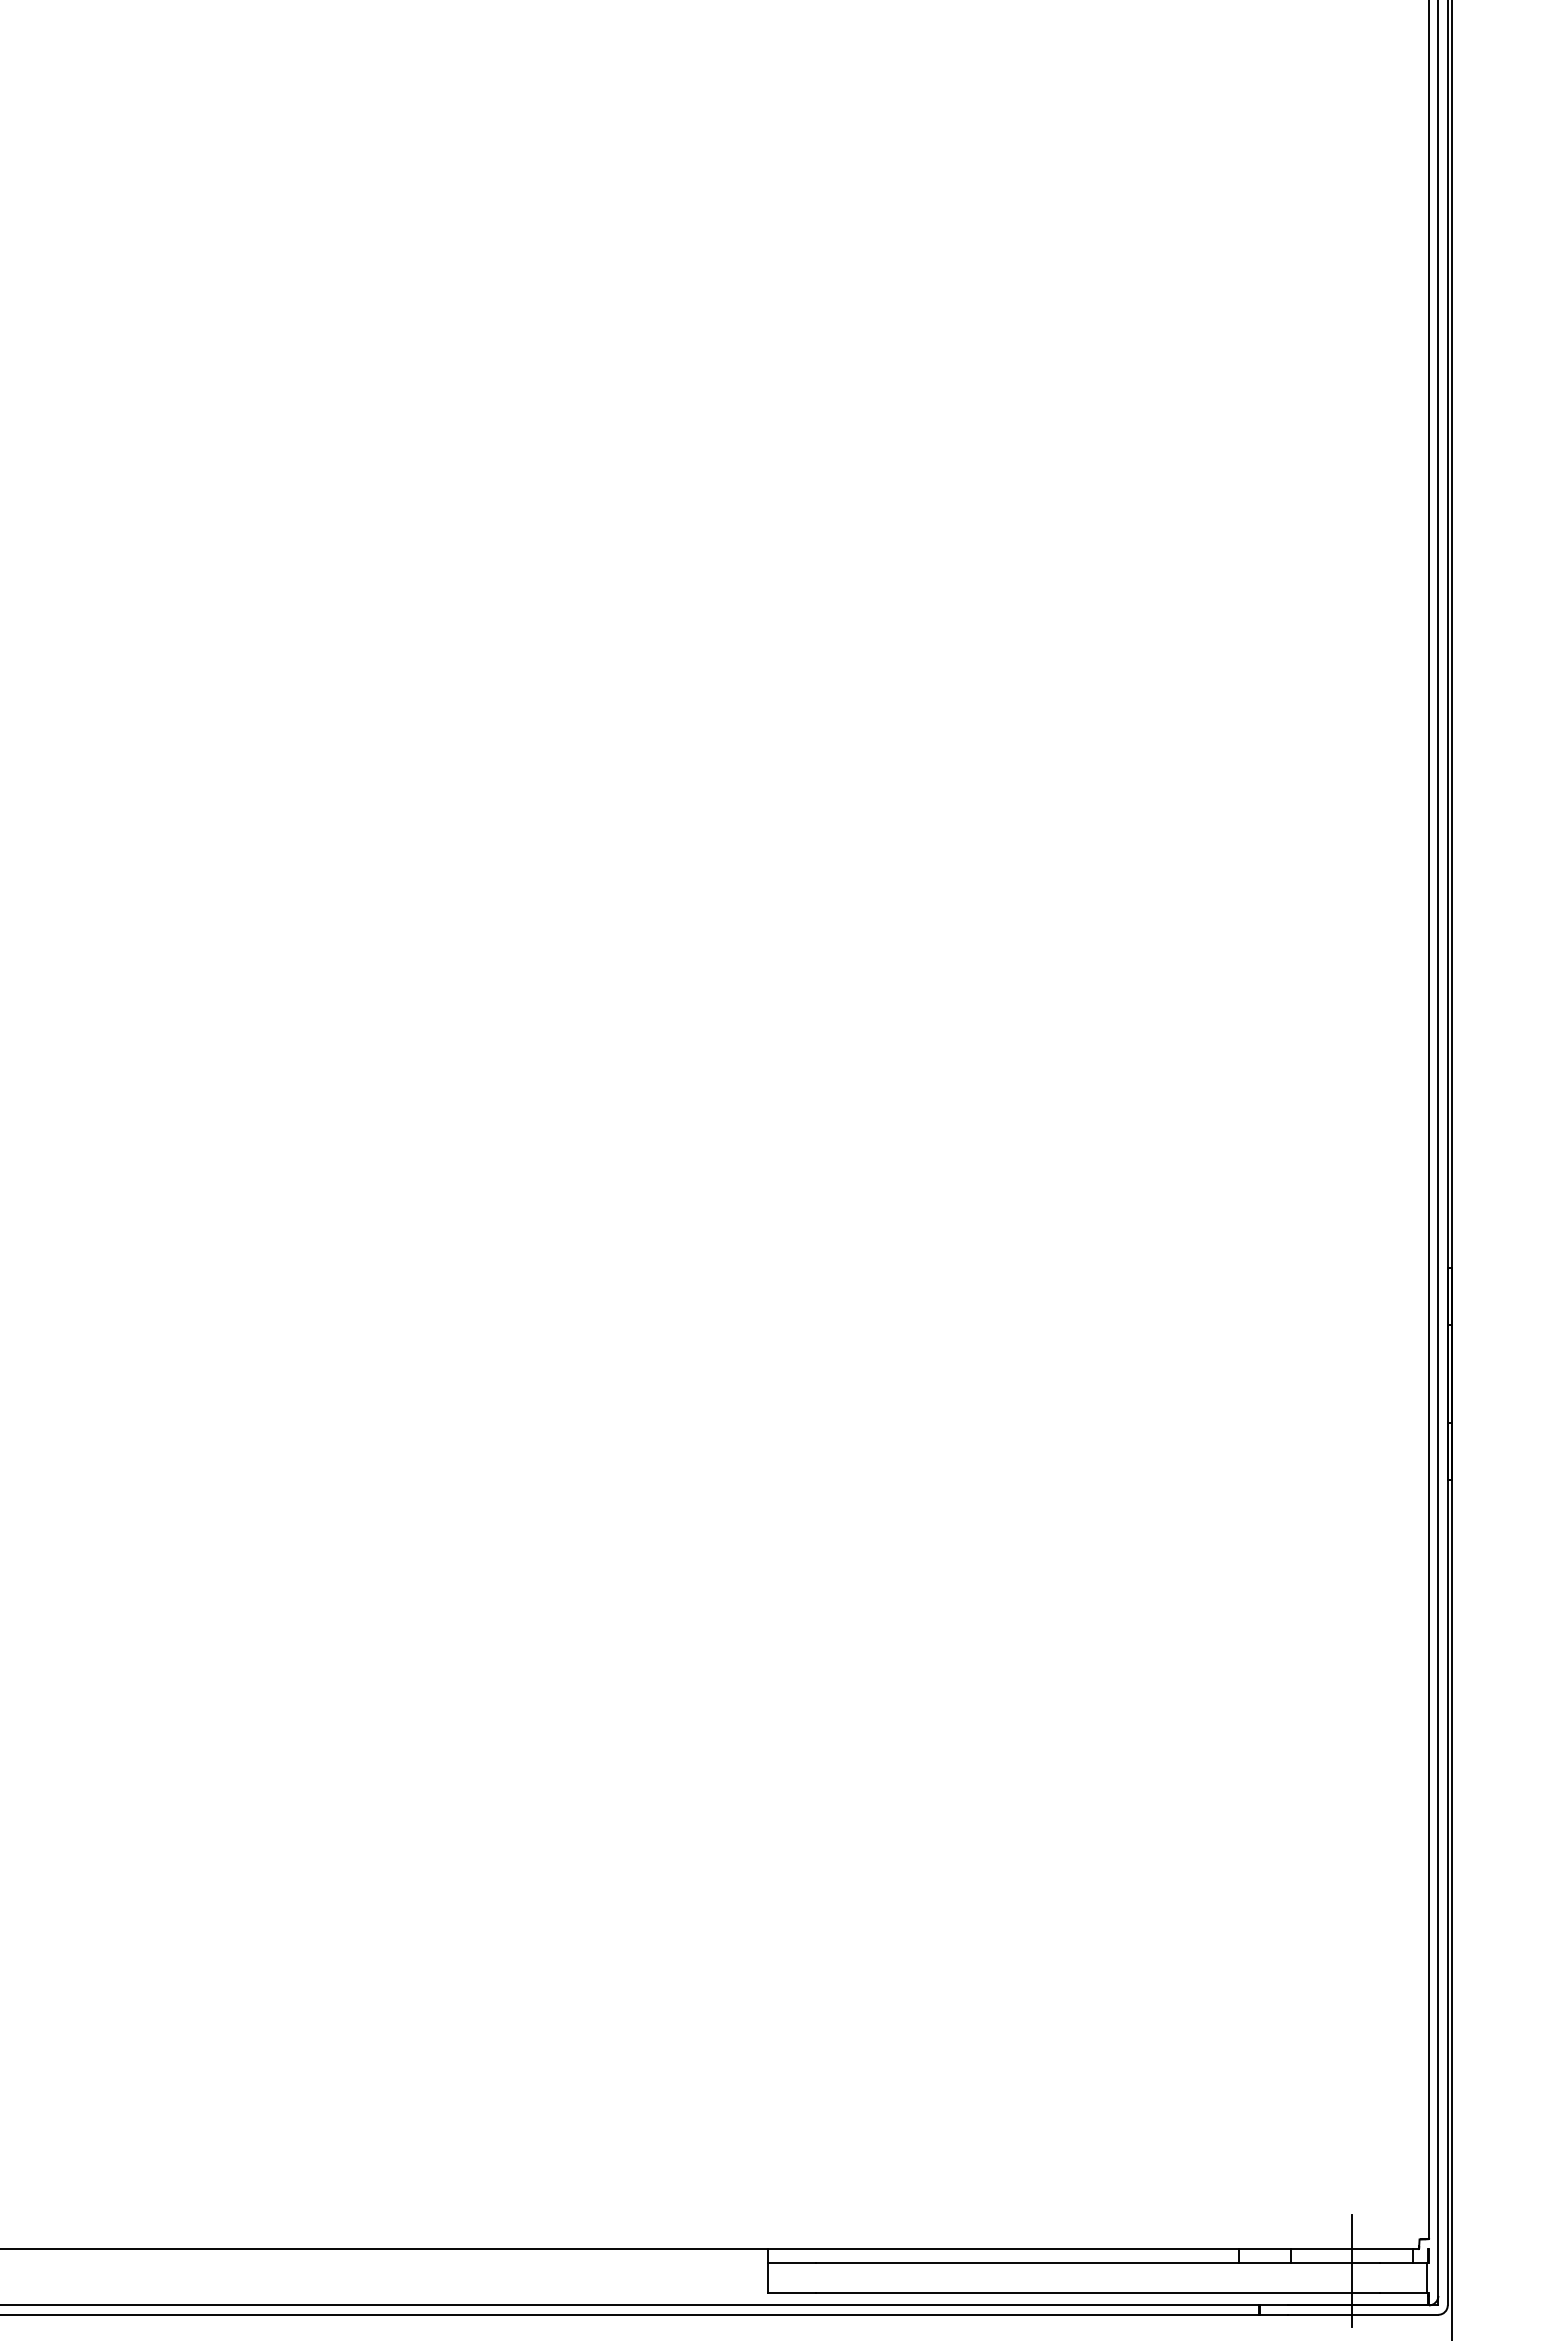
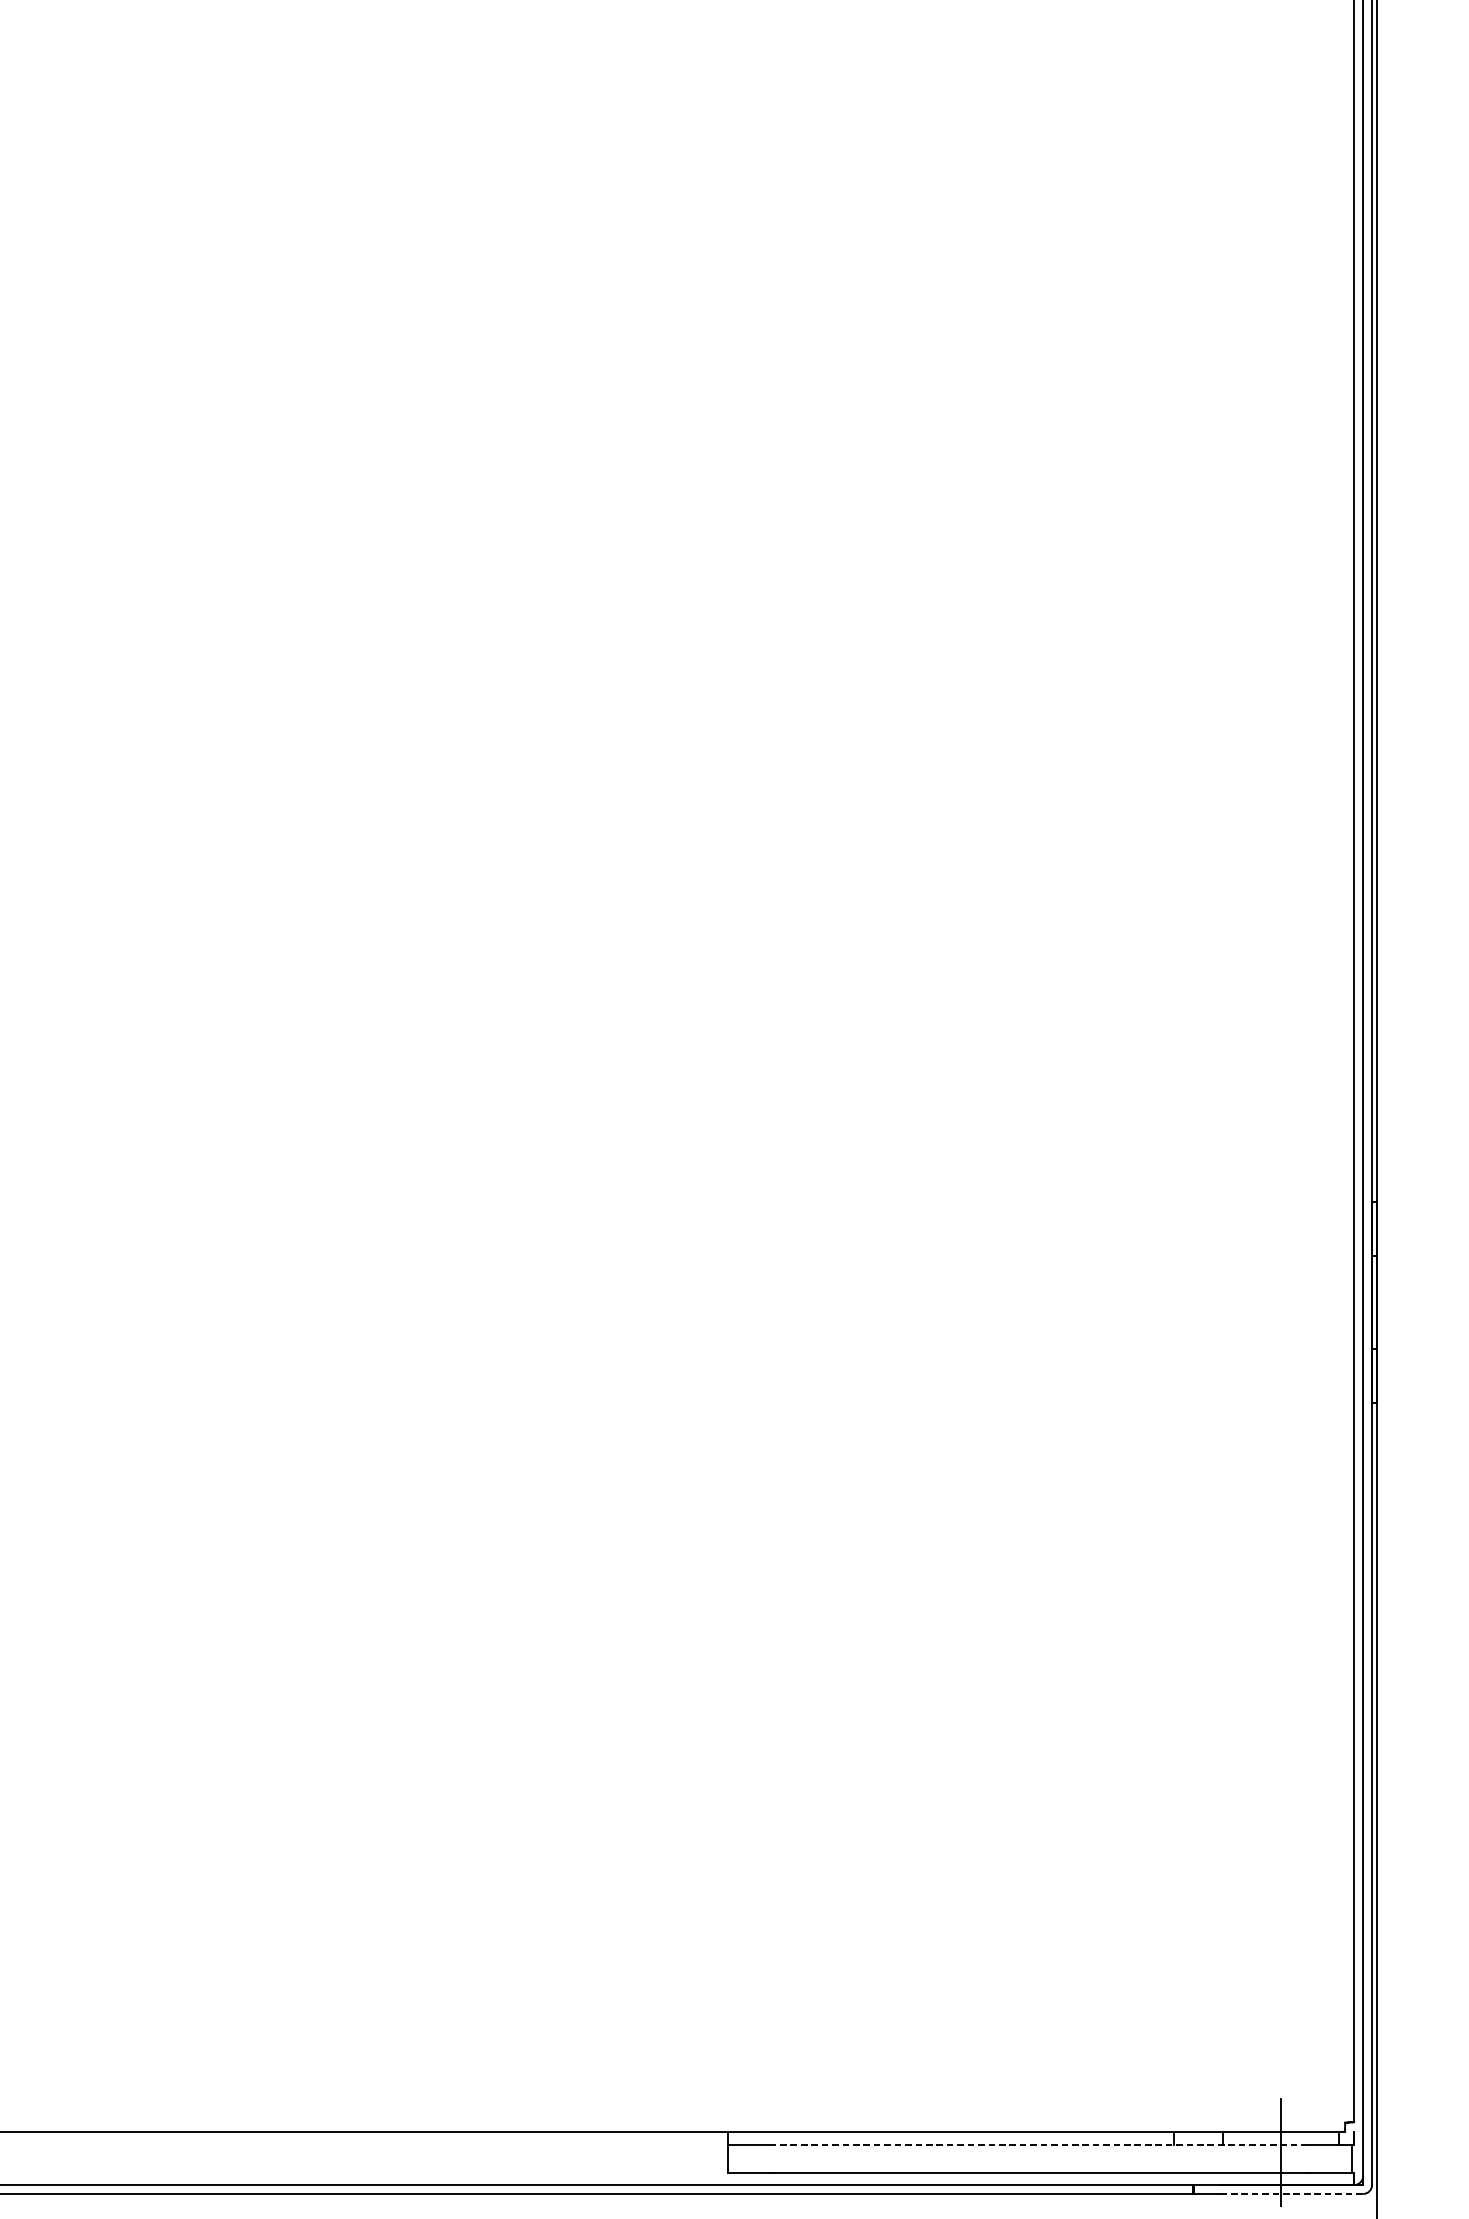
line: (1097, 2263) -> (1040, 2145), solid -> dashed
line: (1363, 2314) -> (1292, 2193), solid -> dashed

